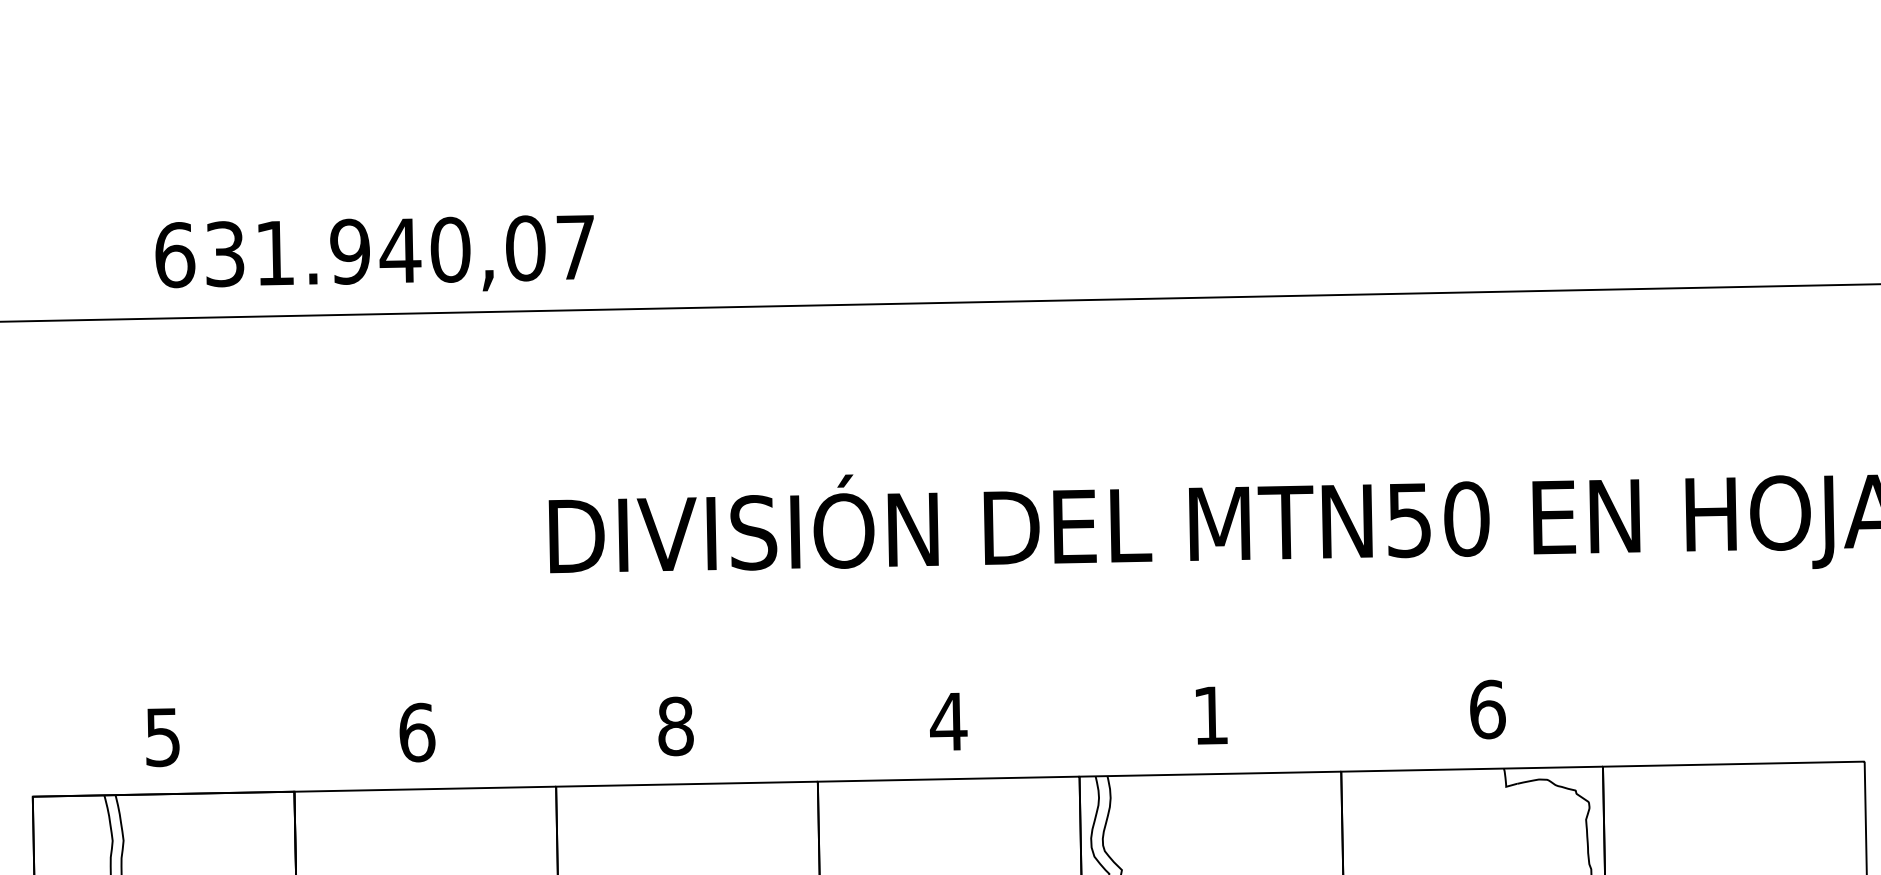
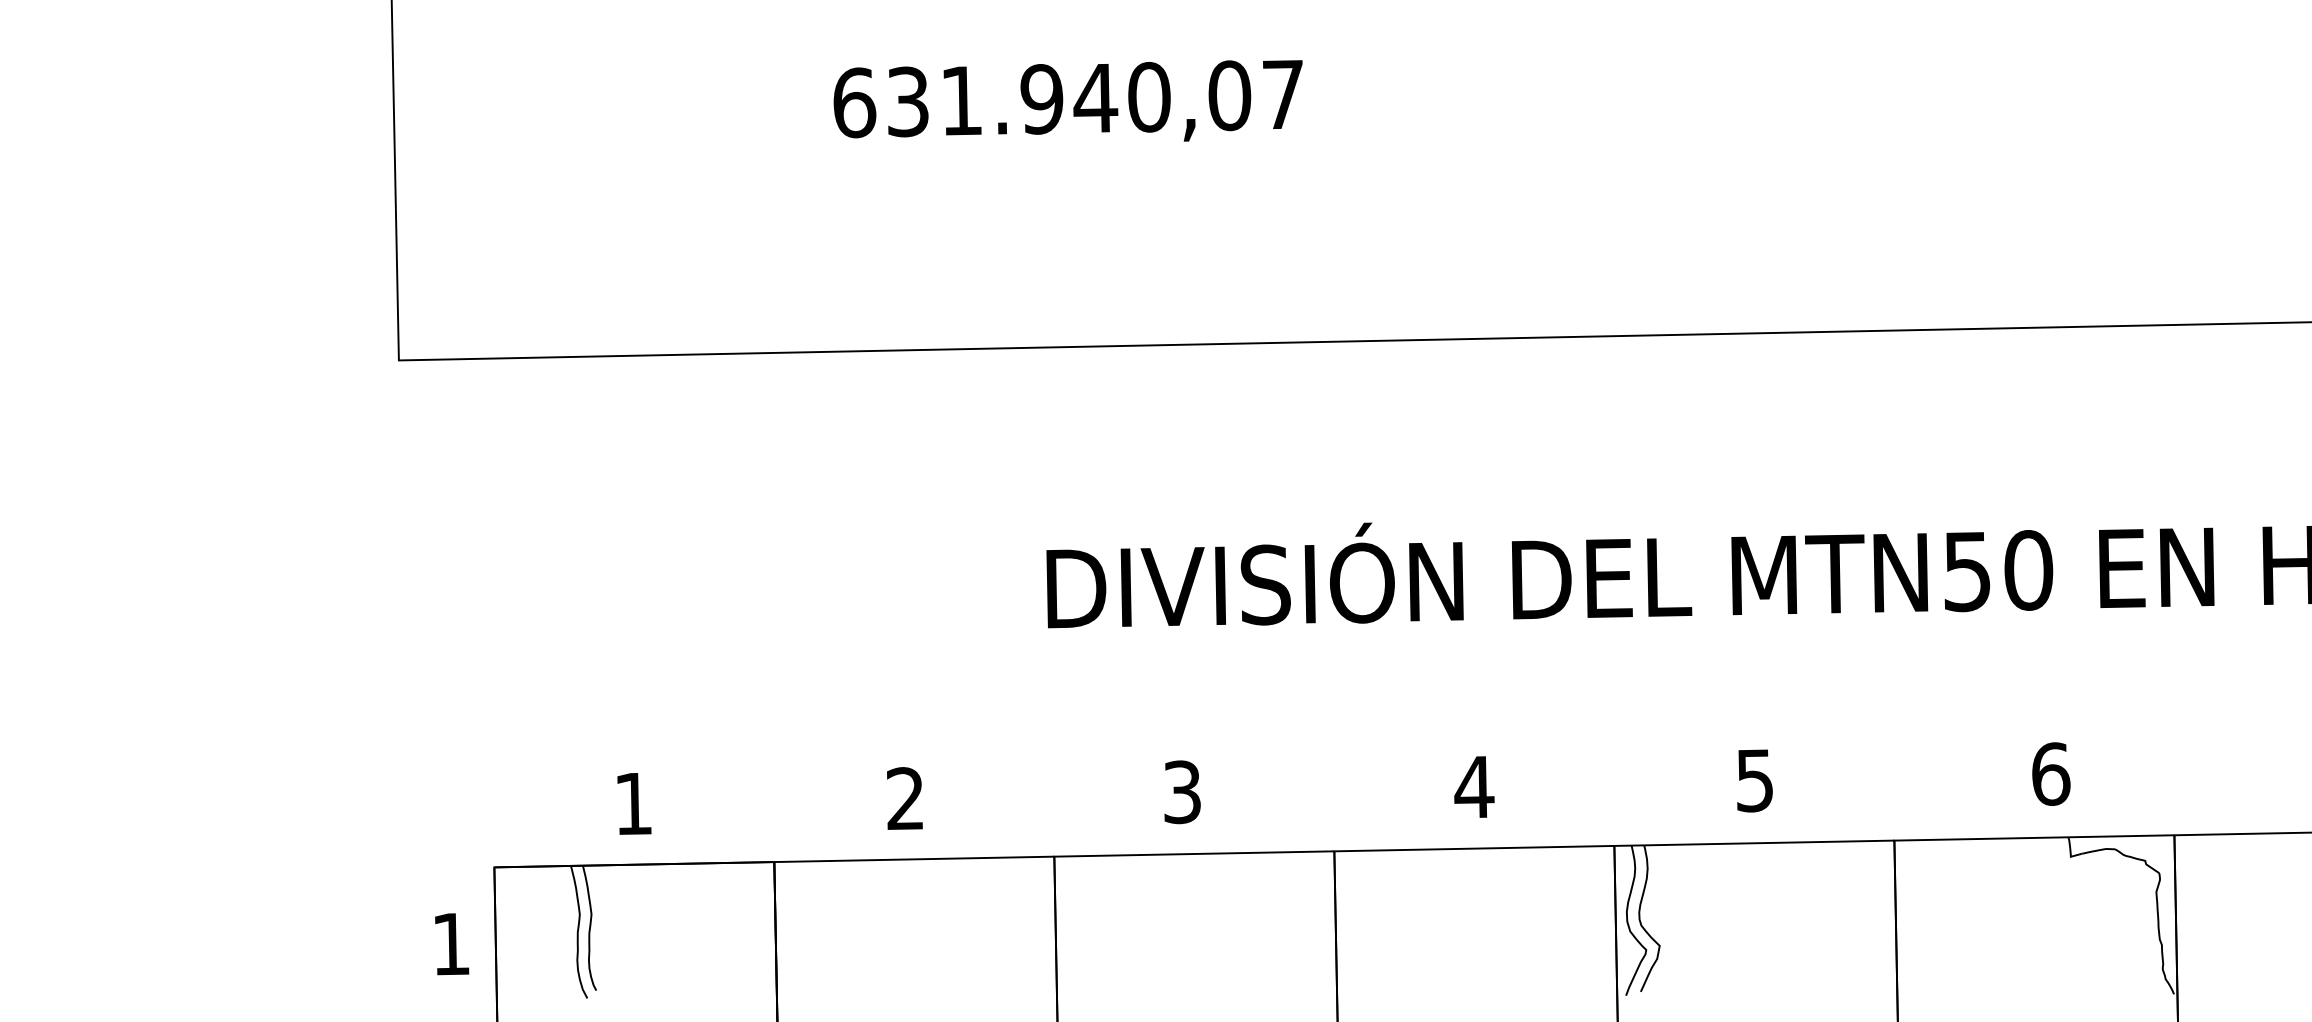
text: (374, 252) -> (1067, 100), moved
text: (1210, 715) -> (1754, 780), 1 -> 5
text: (675, 726) -> (1182, 792), 8 -> 3
text: (417, 732) -> (906, 798), 6 -> 2
text: (162, 736) -> (633, 803), 5 -> 1

